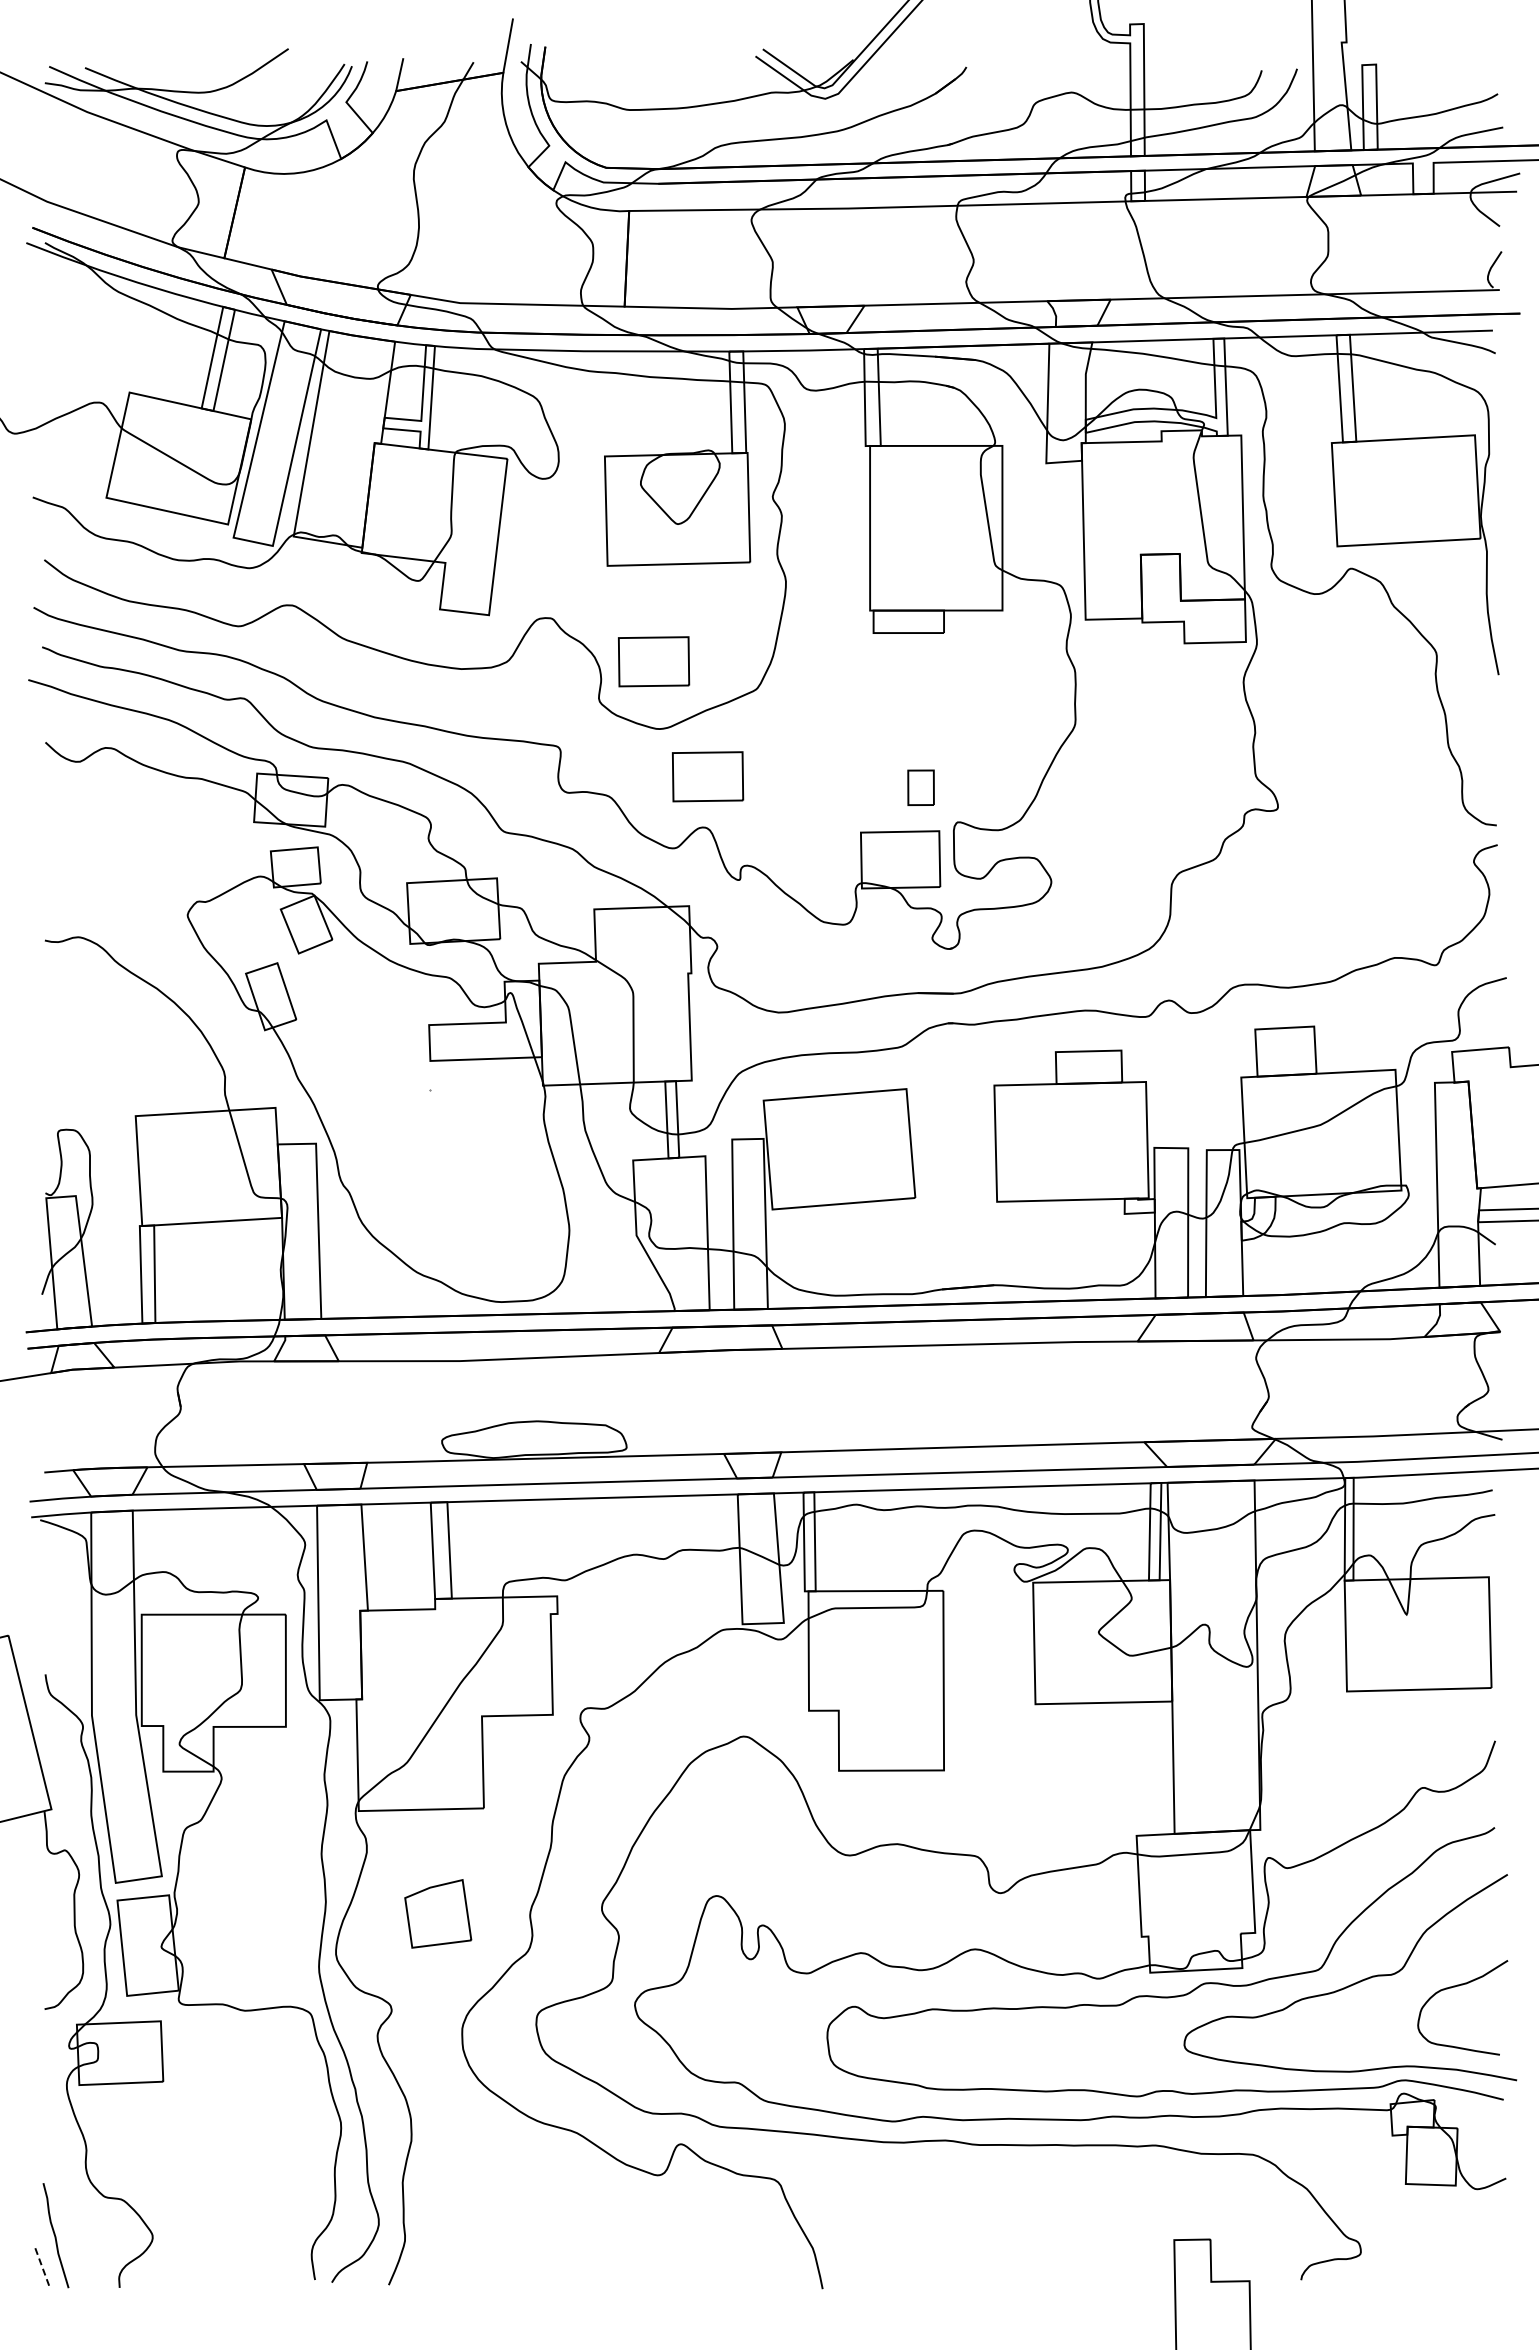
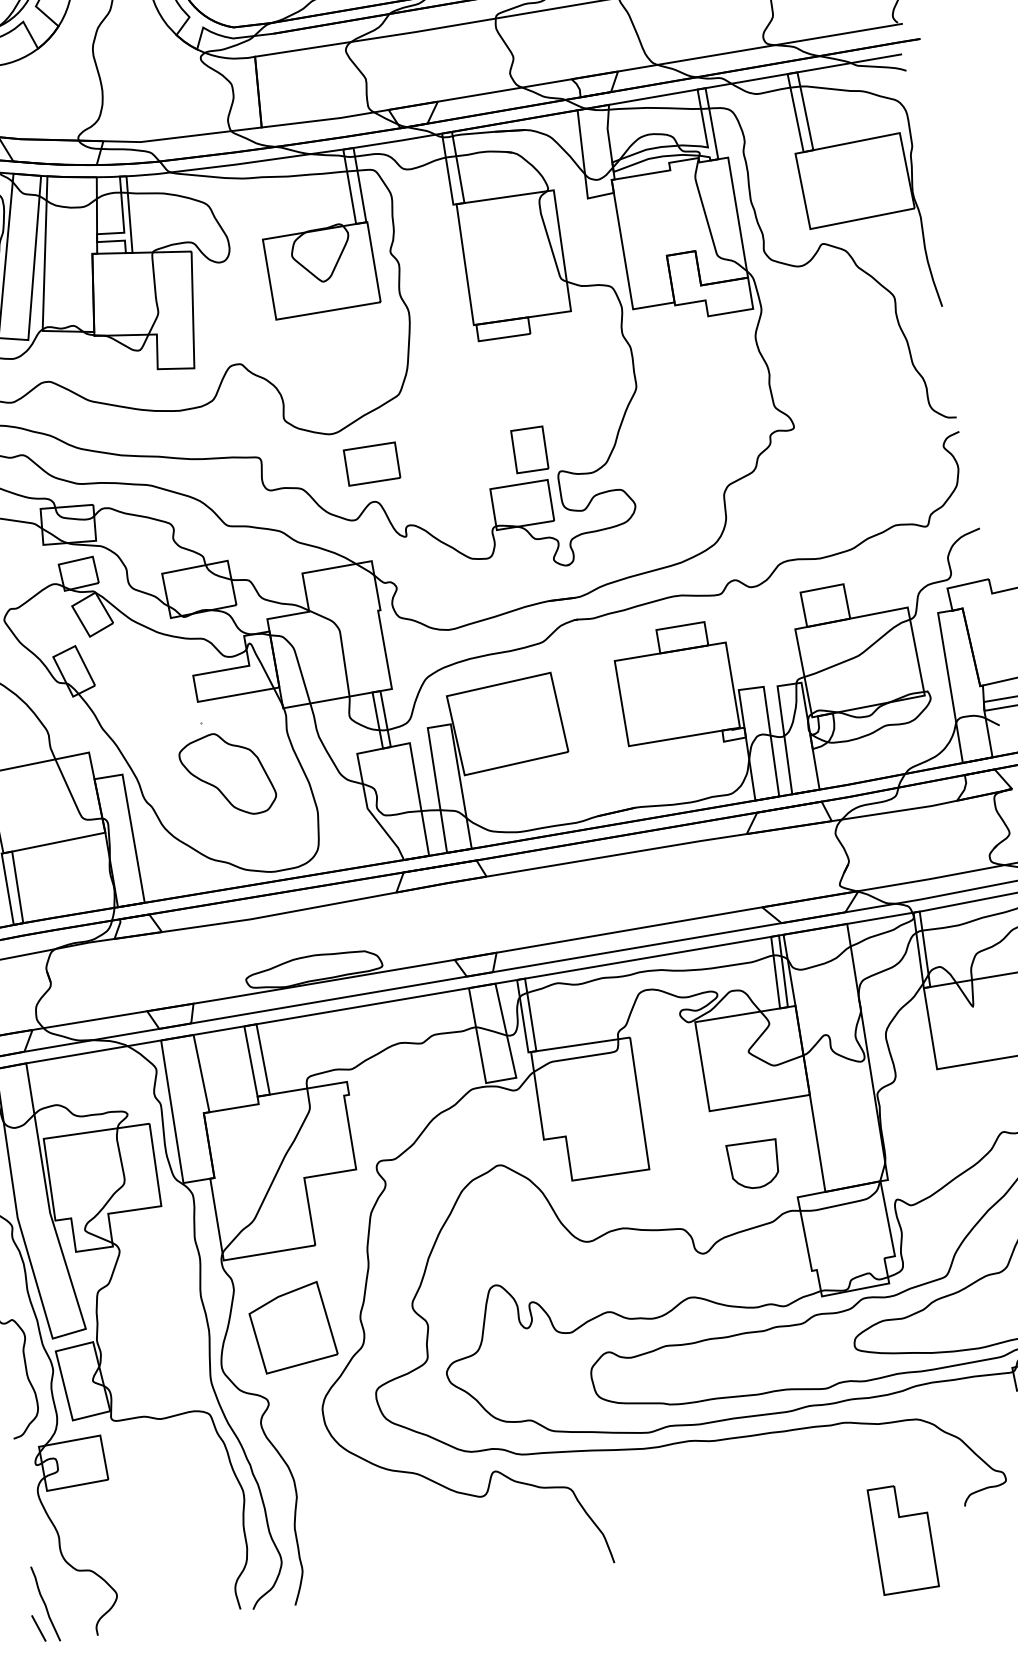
part: (654, 661) -> (320, 385), removed
part: (920, 787) -> (529, 449), size x1.67
part: (456, 1163) -> (227, 774), added
part: (1084, 1784) -> (754, 1165), added
part: (438, 1913) -> (292, 1327), size x1.67
line: (42, 2267) -> (39, 1628), dashed -> solid

